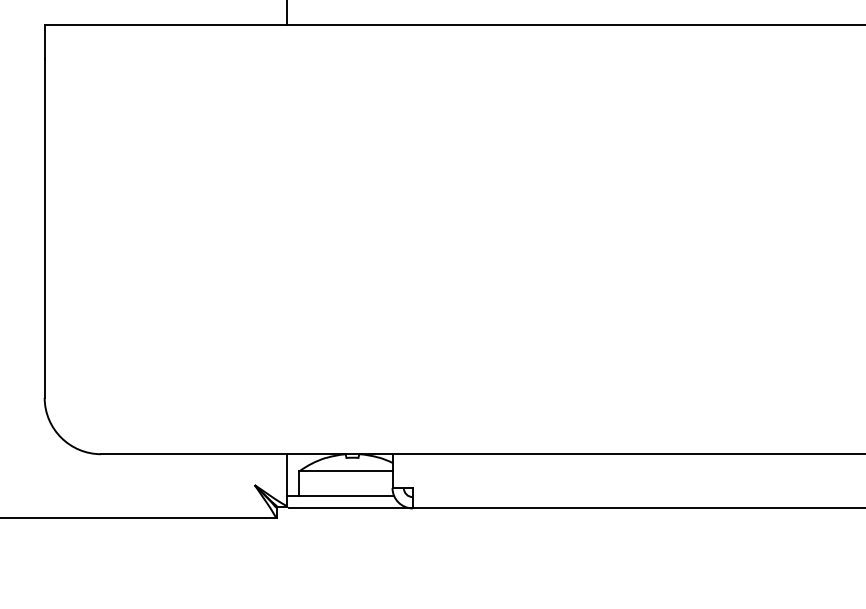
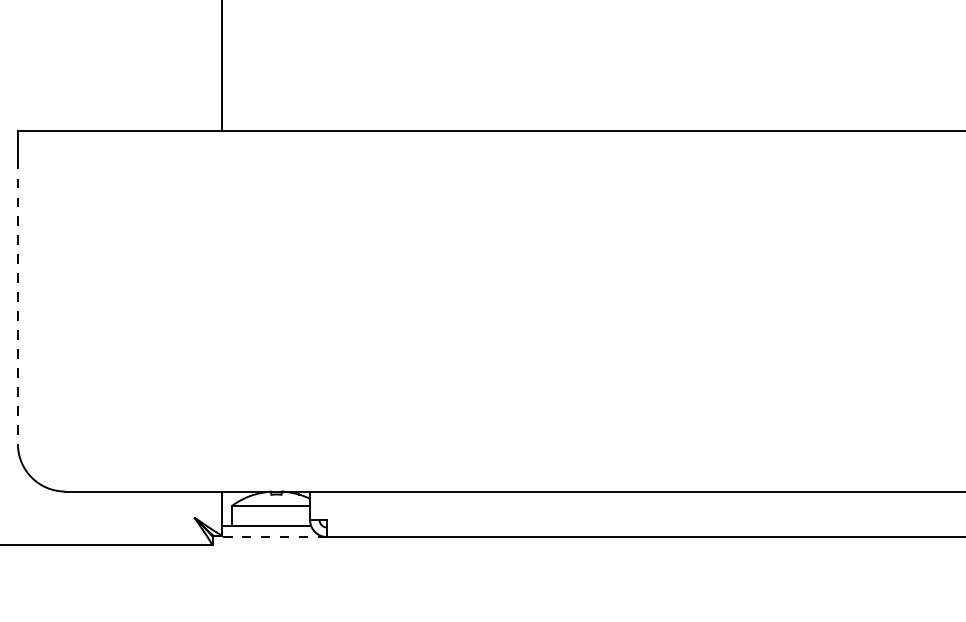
line: (44, 229) -> (17, 302), solid -> dashed
line: (351, 508) -> (275, 537), solid -> dashed

